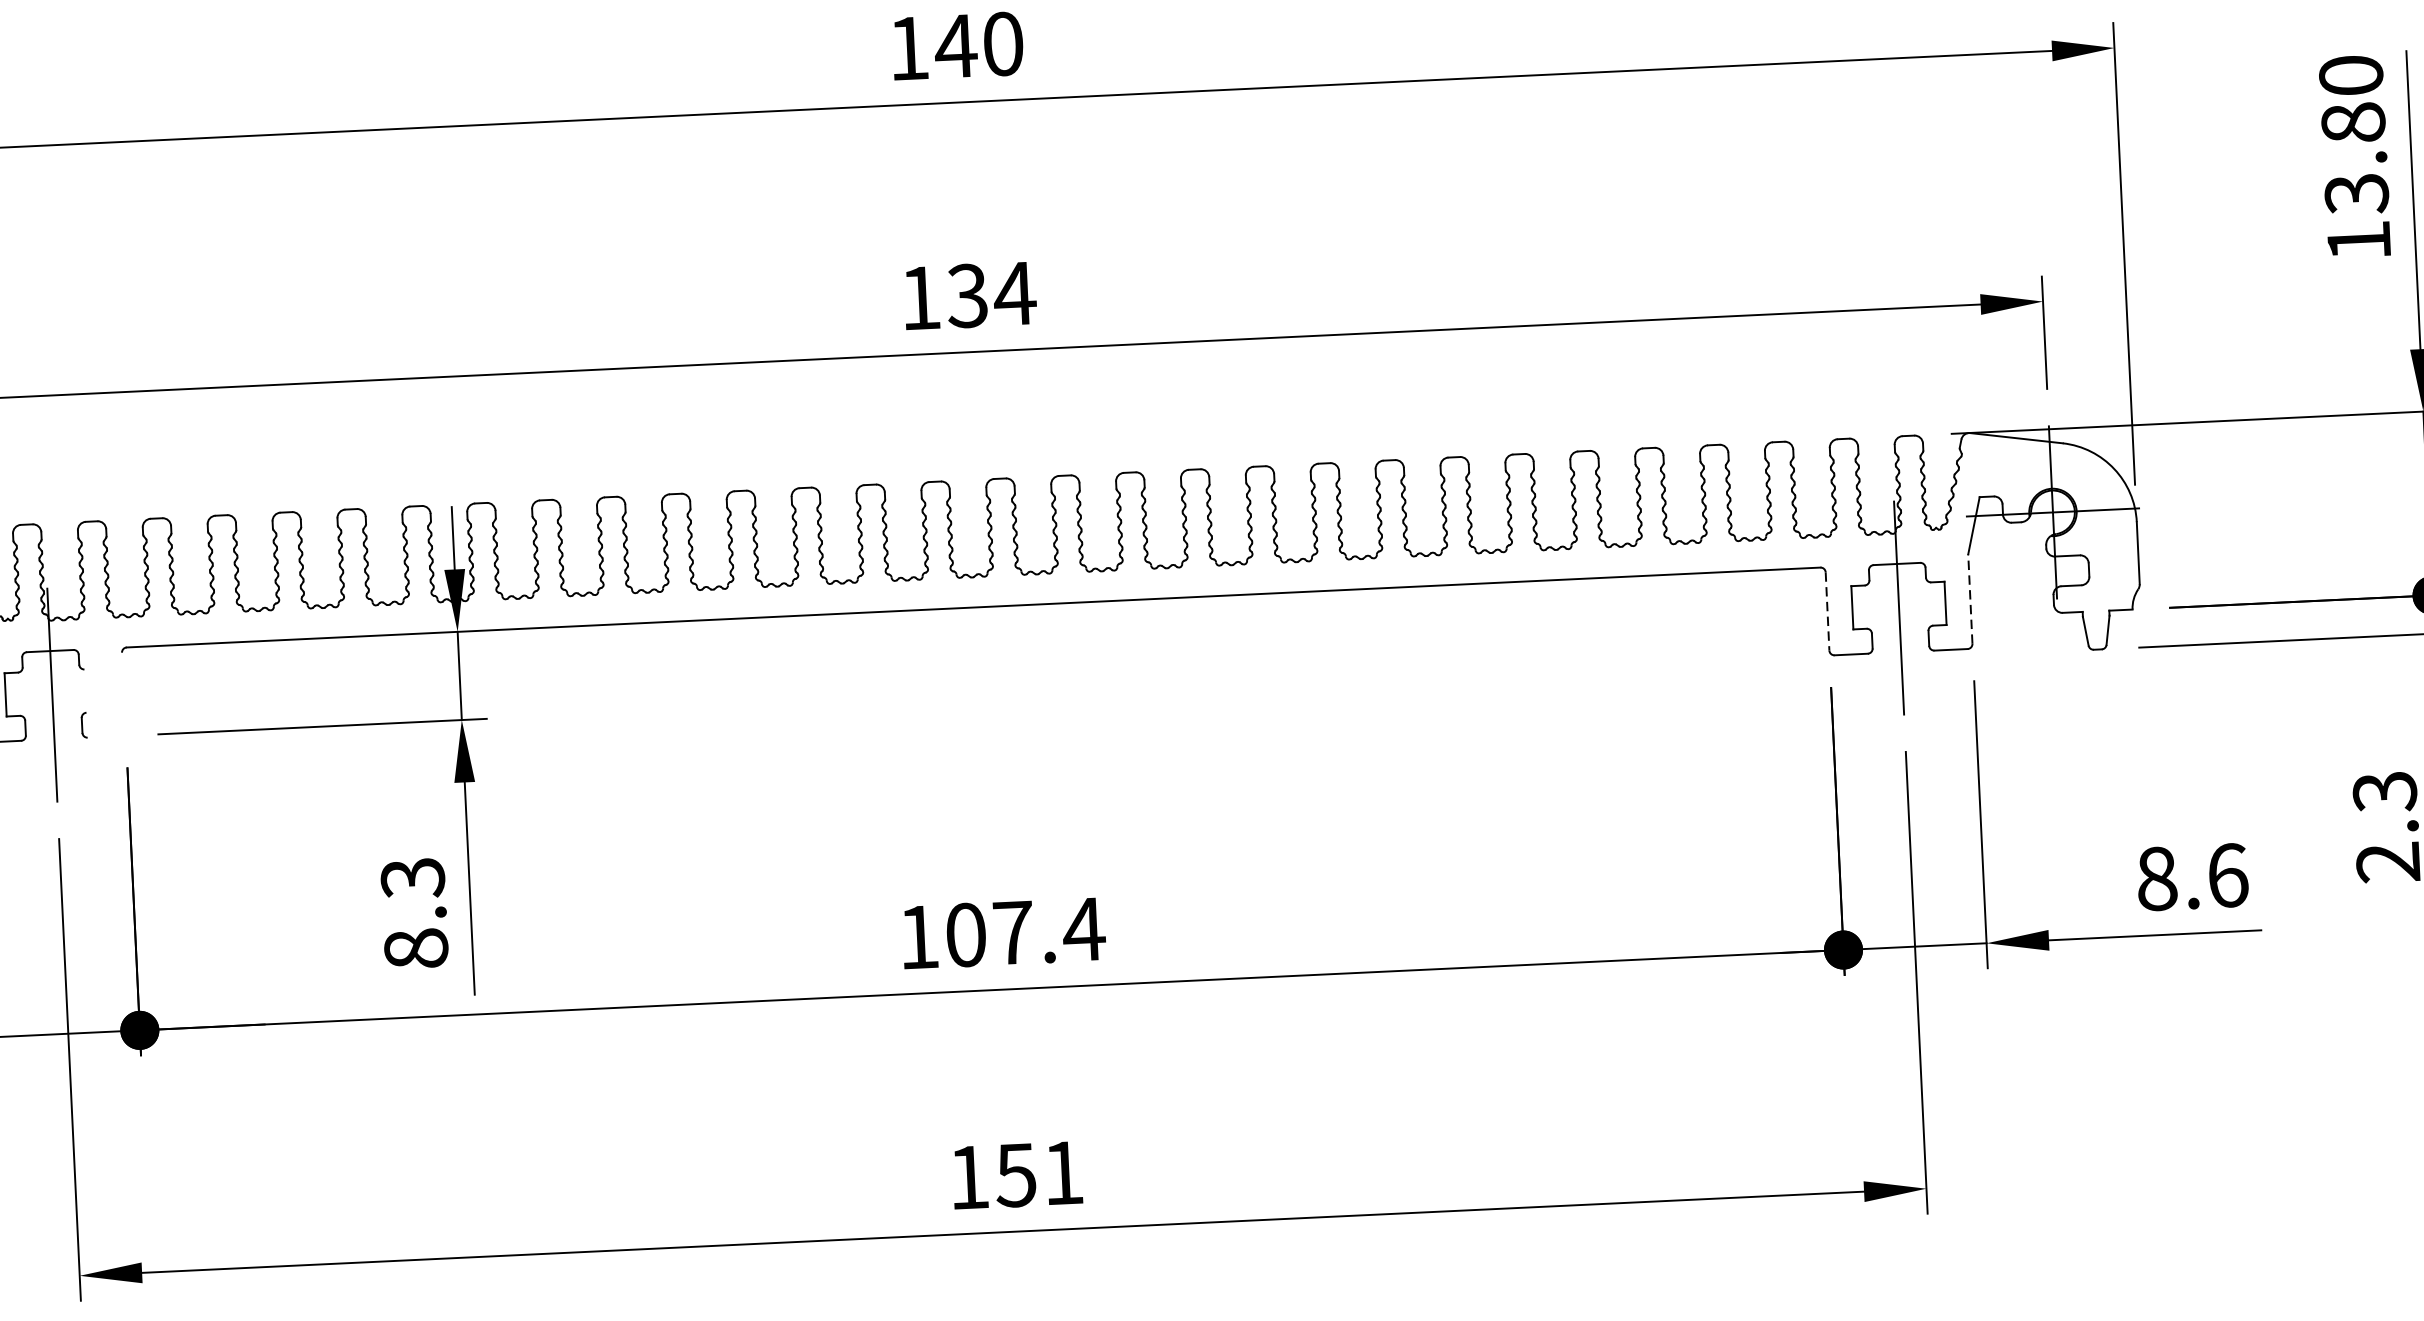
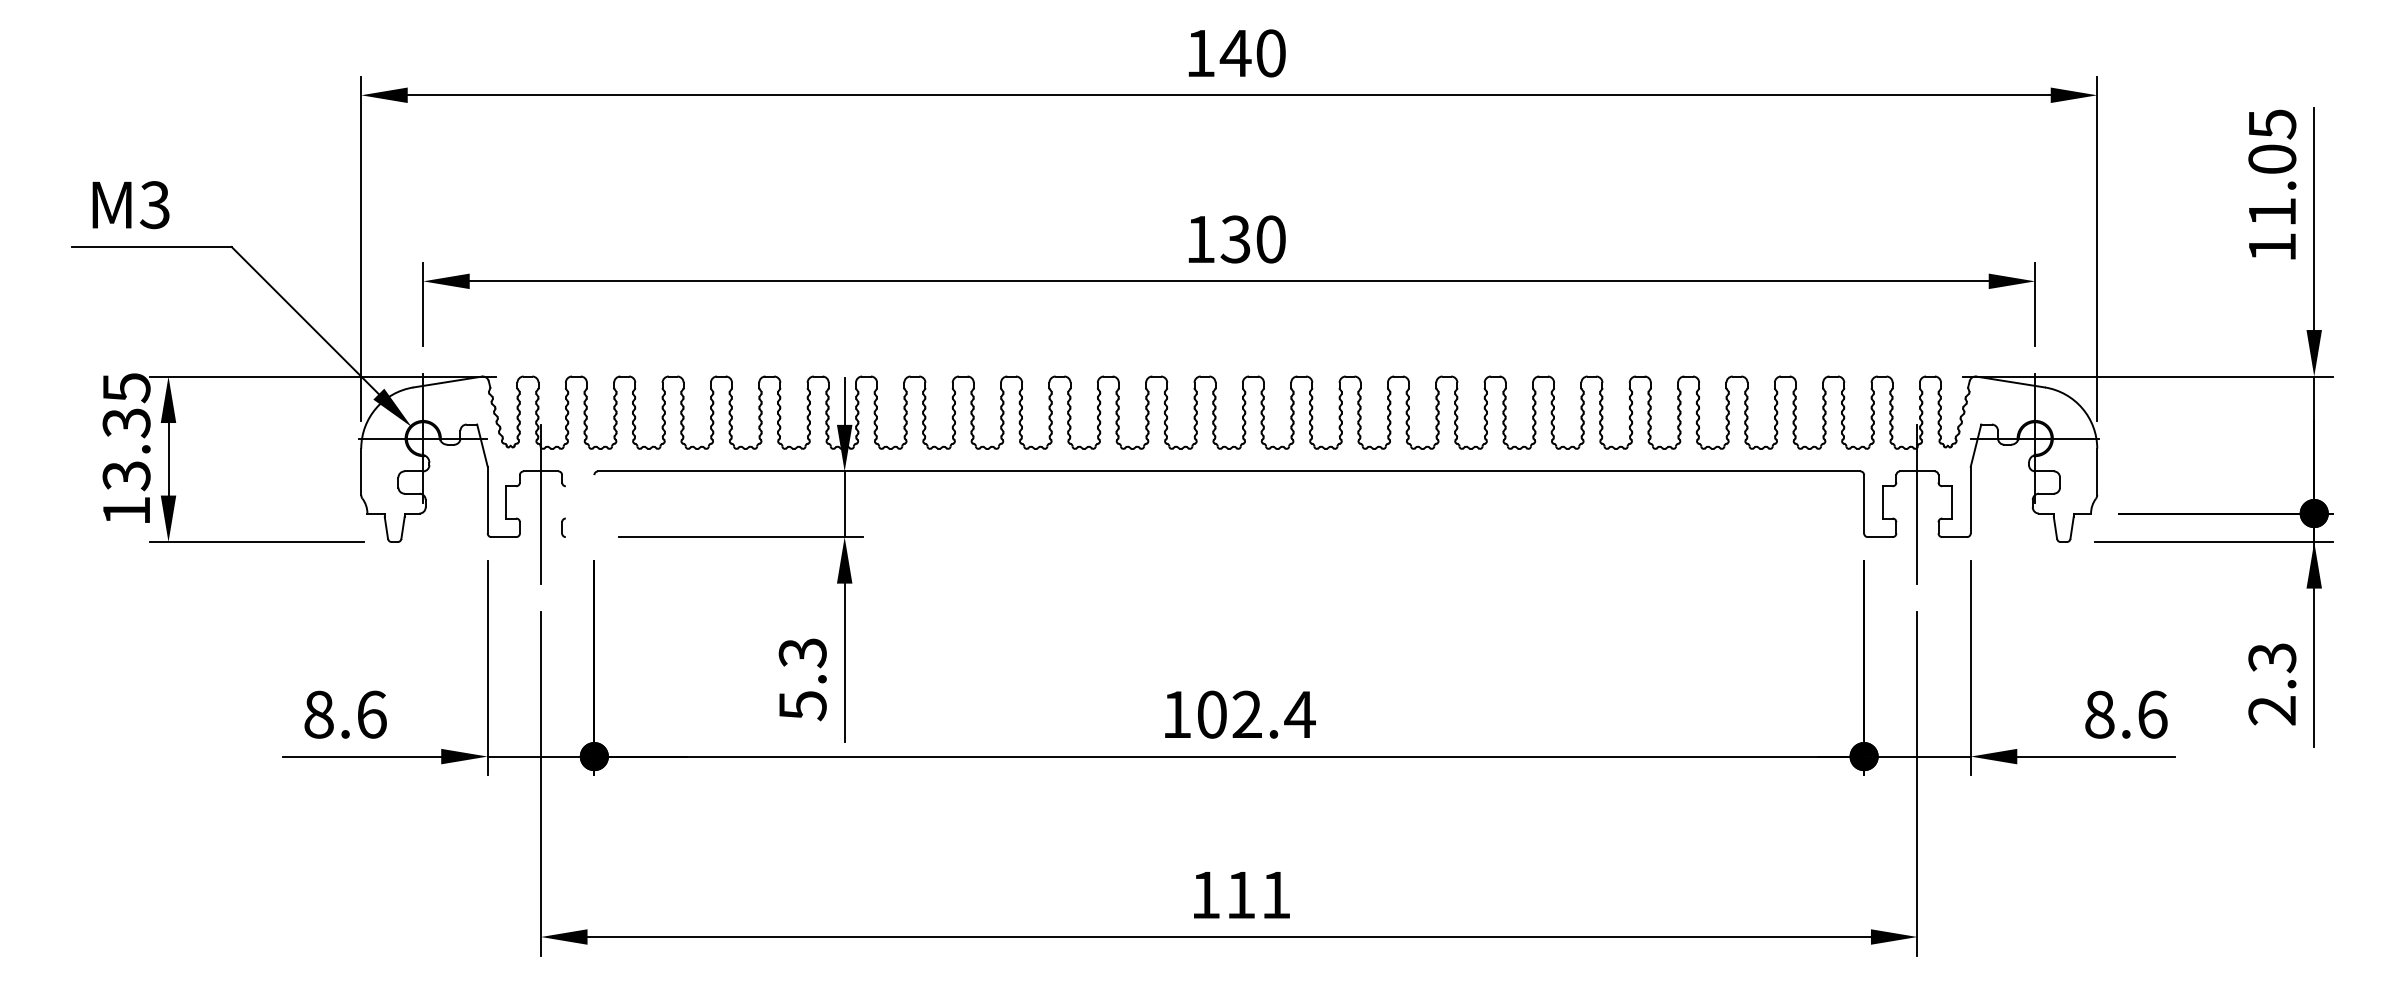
text: (2354, 135) -> (2272, 168), 13.80 -> 11.05
text: (1014, 293) -> (1270, 239), 134 -> 130
line: (1969, 598) -> (1970, 499), dashed -> solid
line: (1828, 611) -> (1864, 504), dashed -> solid
text: (1013, 931) -> (1247, 713), 107.4 -> 102.4
text: (415, 949) -> (802, 706), 8.3 -> 5.3
text: (1015, 1175) -> (1240, 895), 151 -> 111

